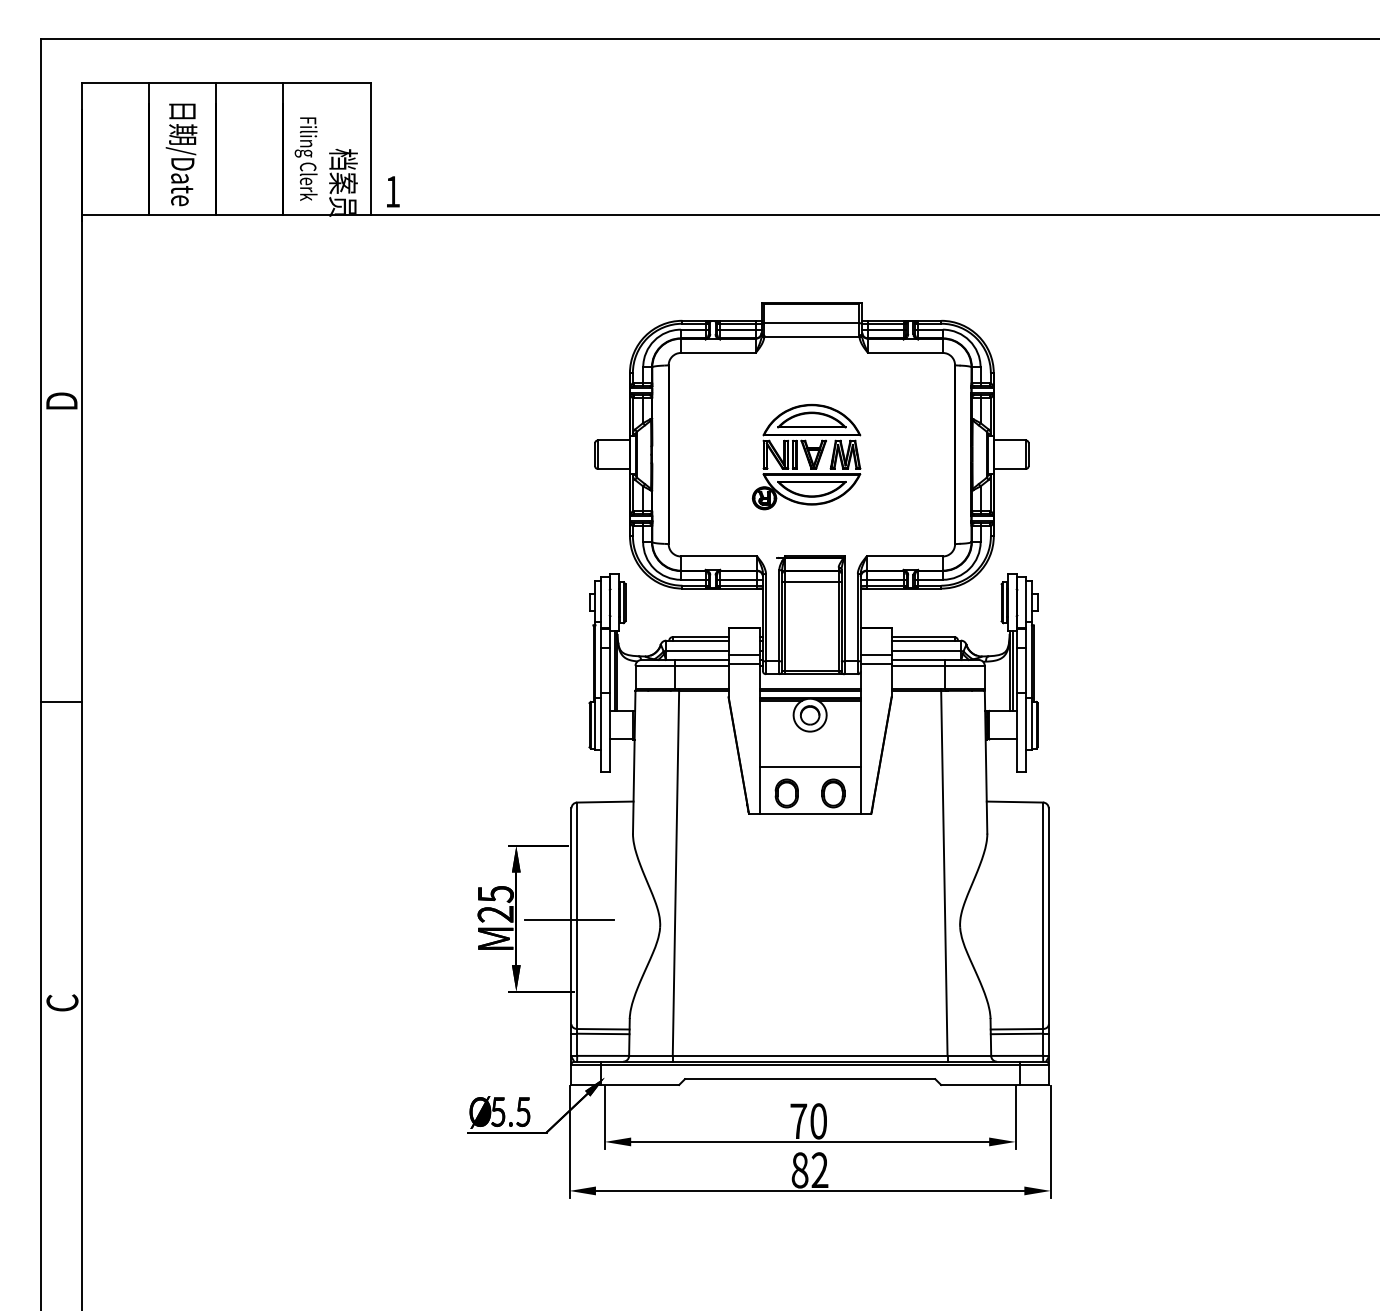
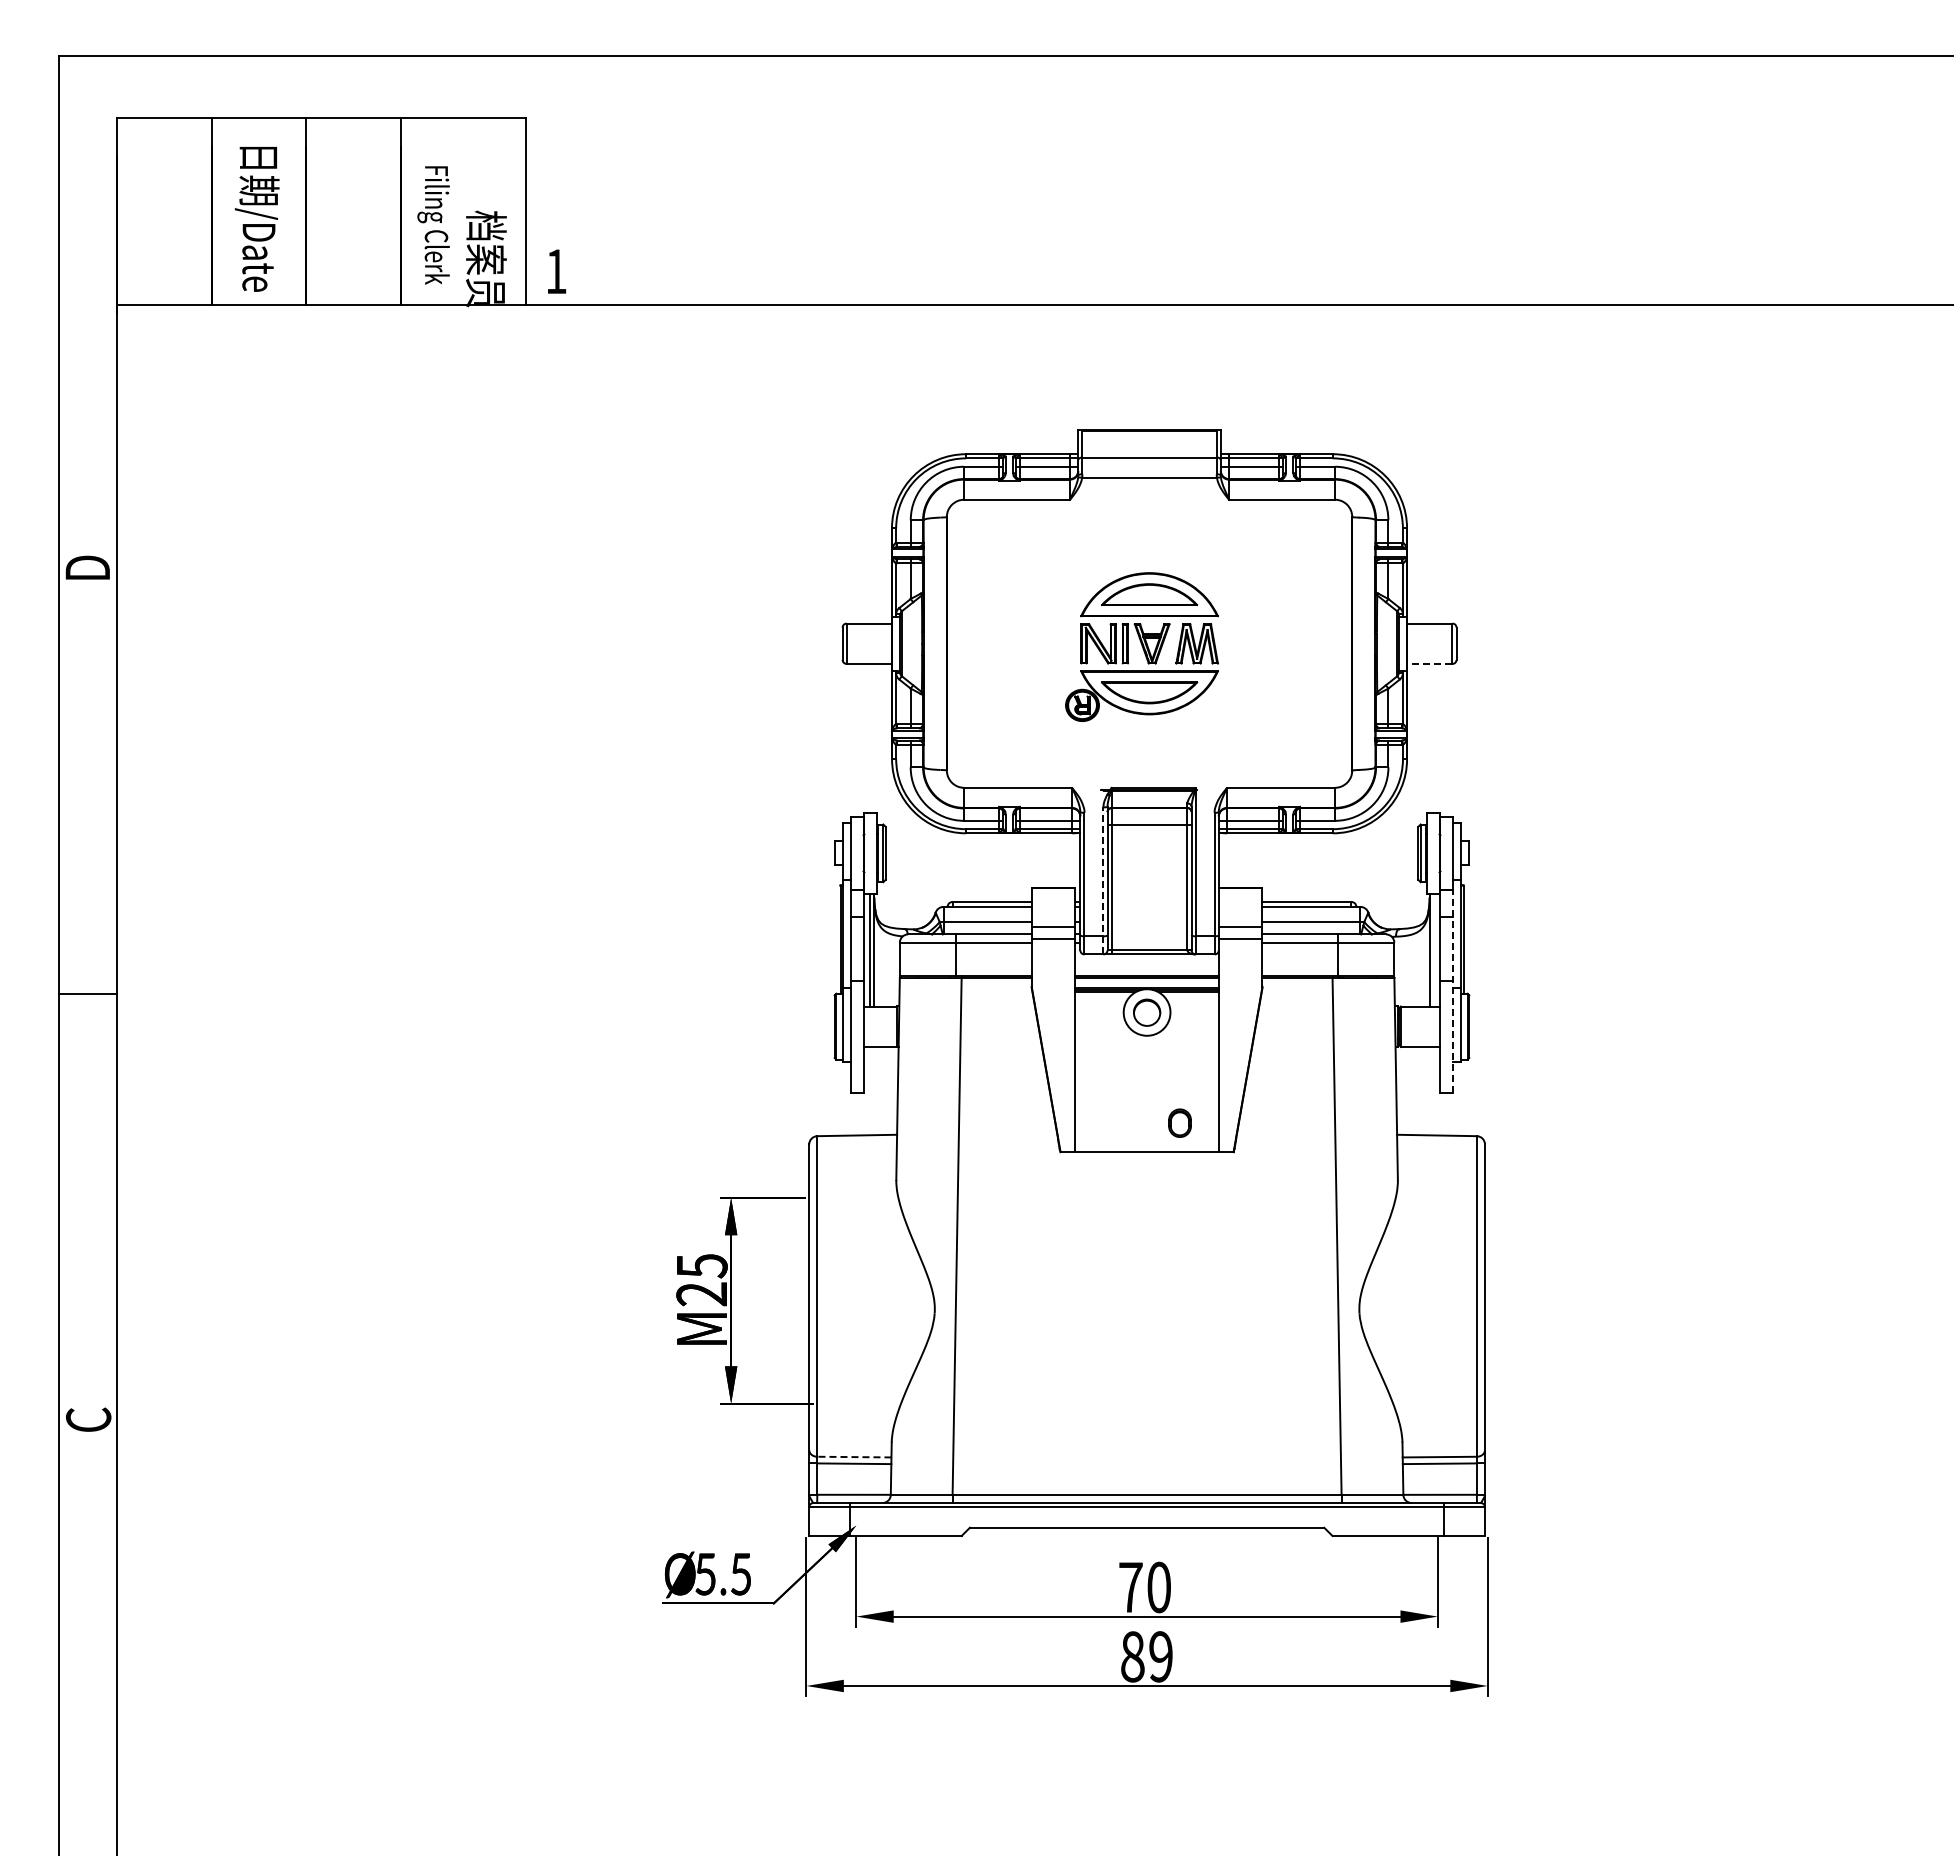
line: (1009, 468) -> (1429, 663), solid -> dashed
line: (779, 621) -> (1103, 880), solid -> dashed
line: (1012, 670) -> (1433, 949), removed
line: (1025, 700) -> (1452, 991), solid -> dashed
line: (809, 767) -> (1146, 1086), removed
part: (786, 792) -> (1113, 1122), removed
part: (833, 792) -> (1179, 1122), size x0.7
line: (569, 920) -> (806, 1302), removed
line: (602, 1029) -> (853, 1457), solid -> dashed
text: (819, 1170) -> (1160, 1656), 82 -> 89

